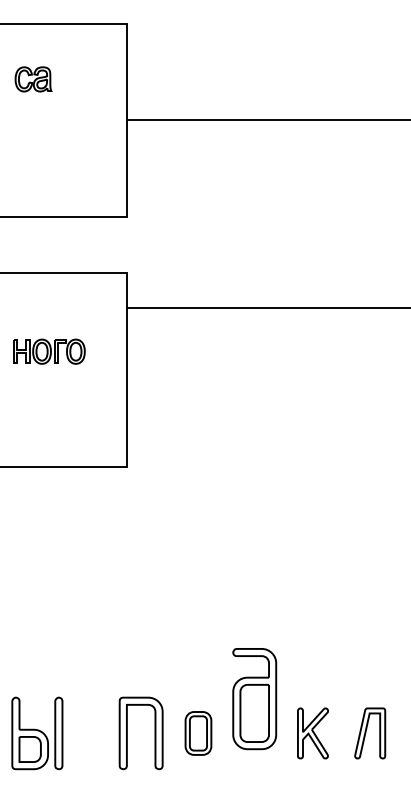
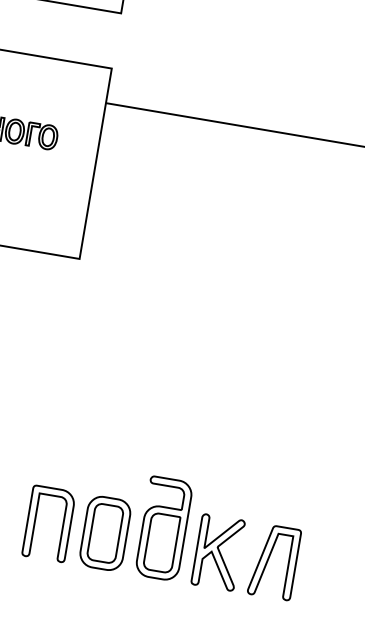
part: (254, 699) -> (163, 529), moved
part: (198, 733) -> (105, 533), size x1.67
part: (312, 733) -> (217, 552), size x1.43
part: (369, 733) -> (273, 561), size x1.43

